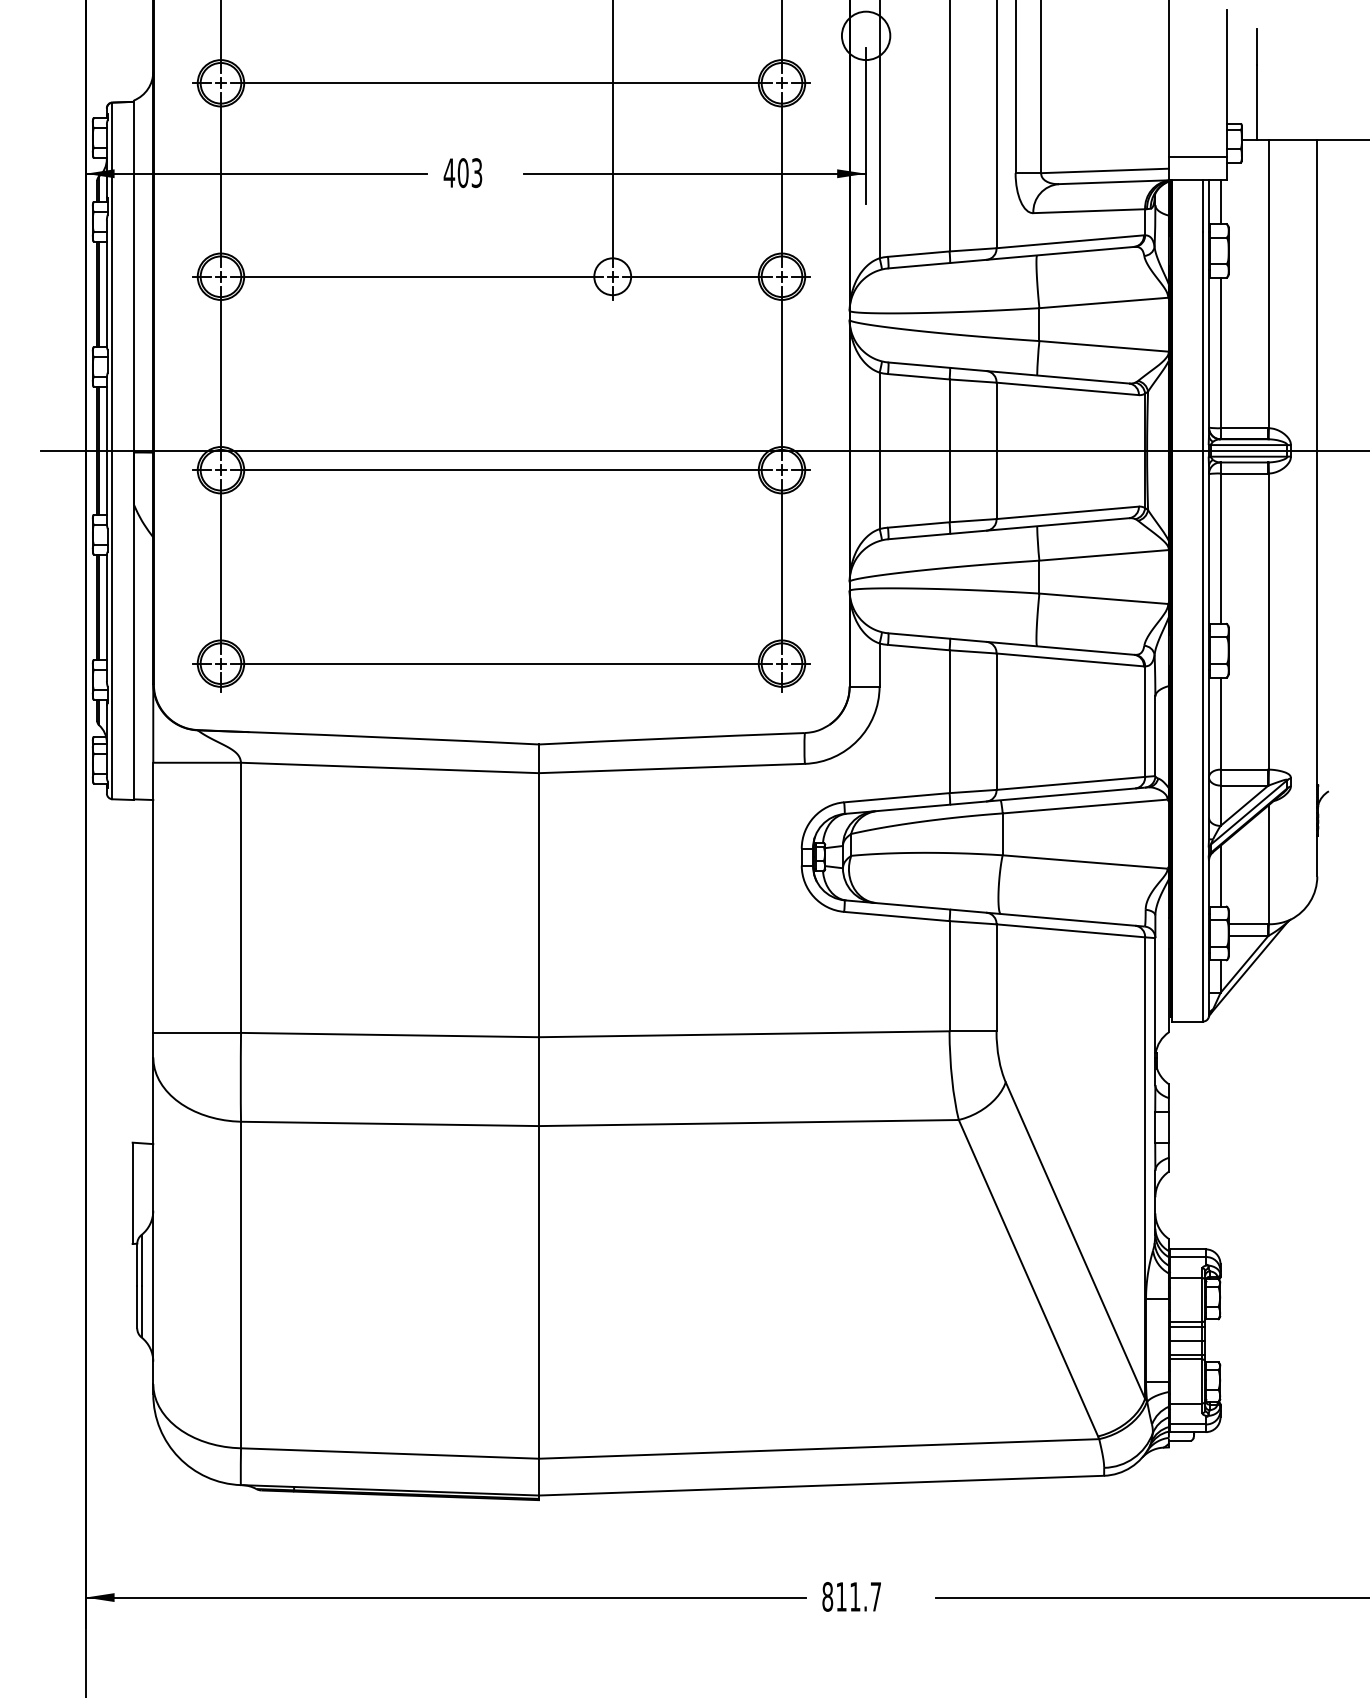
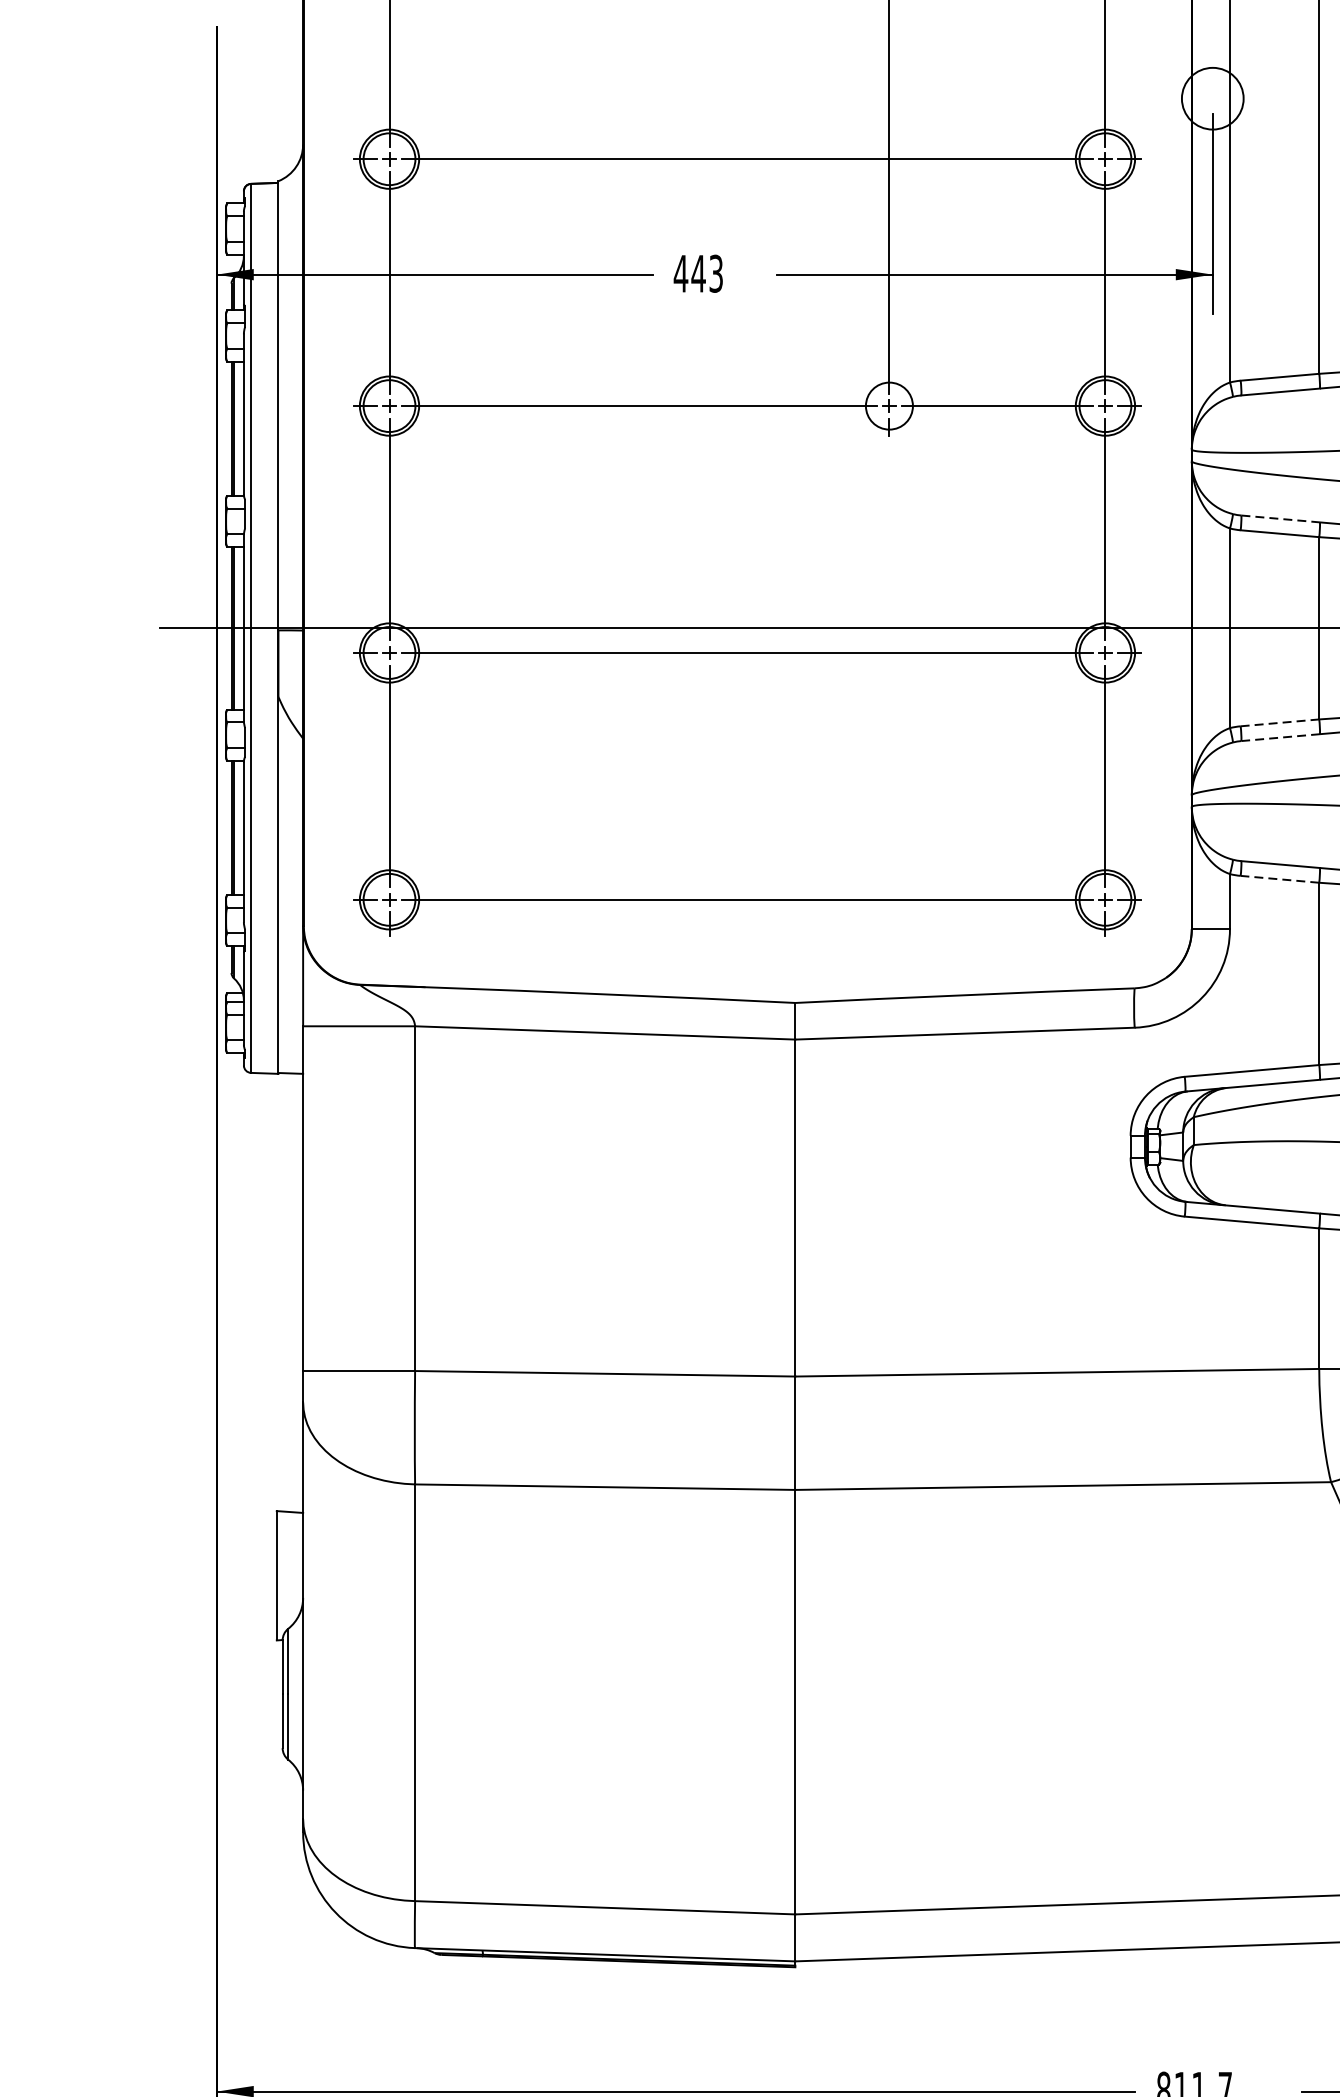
text: (462, 173) -> (697, 274), 403 -> 443
line: (919, 365) -> (1280, 519), solid -> dashed
line: (918, 524) -> (1279, 722), solid -> dashed
line: (919, 536) -> (1280, 737), solid -> dashed
line: (918, 647) -> (1279, 879), solid -> dashed

